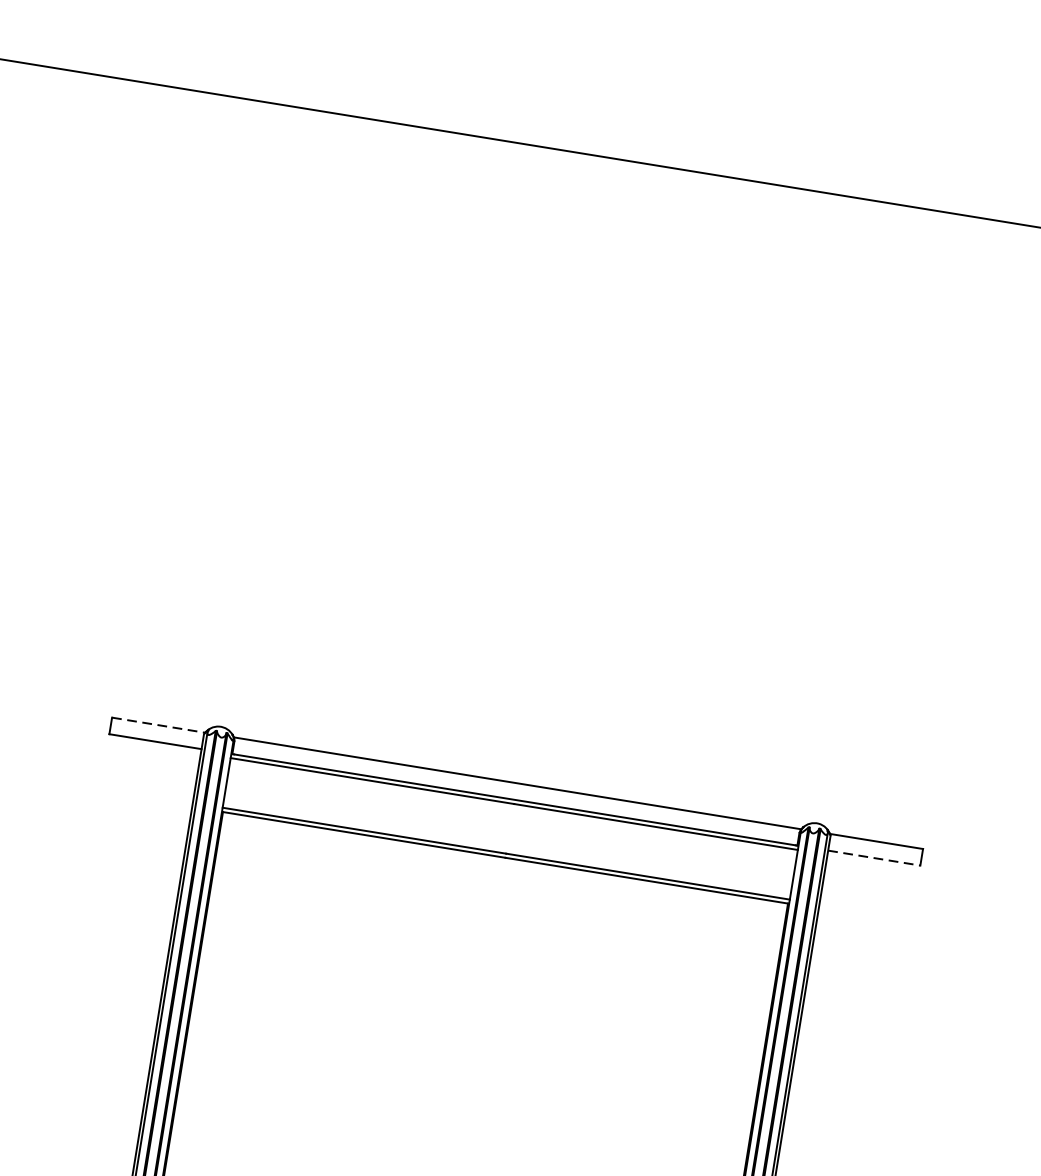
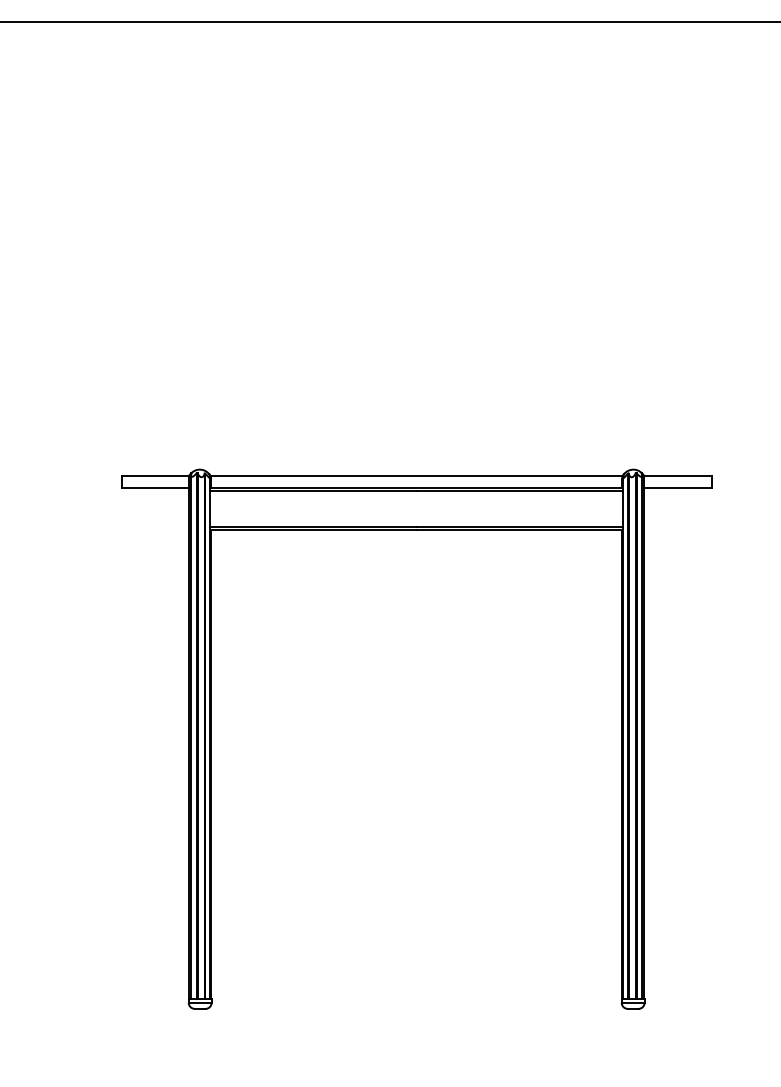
line: (158, 724) -> (155, 475), dashed -> solid
line: (875, 857) -> (678, 487), dashed -> solid

